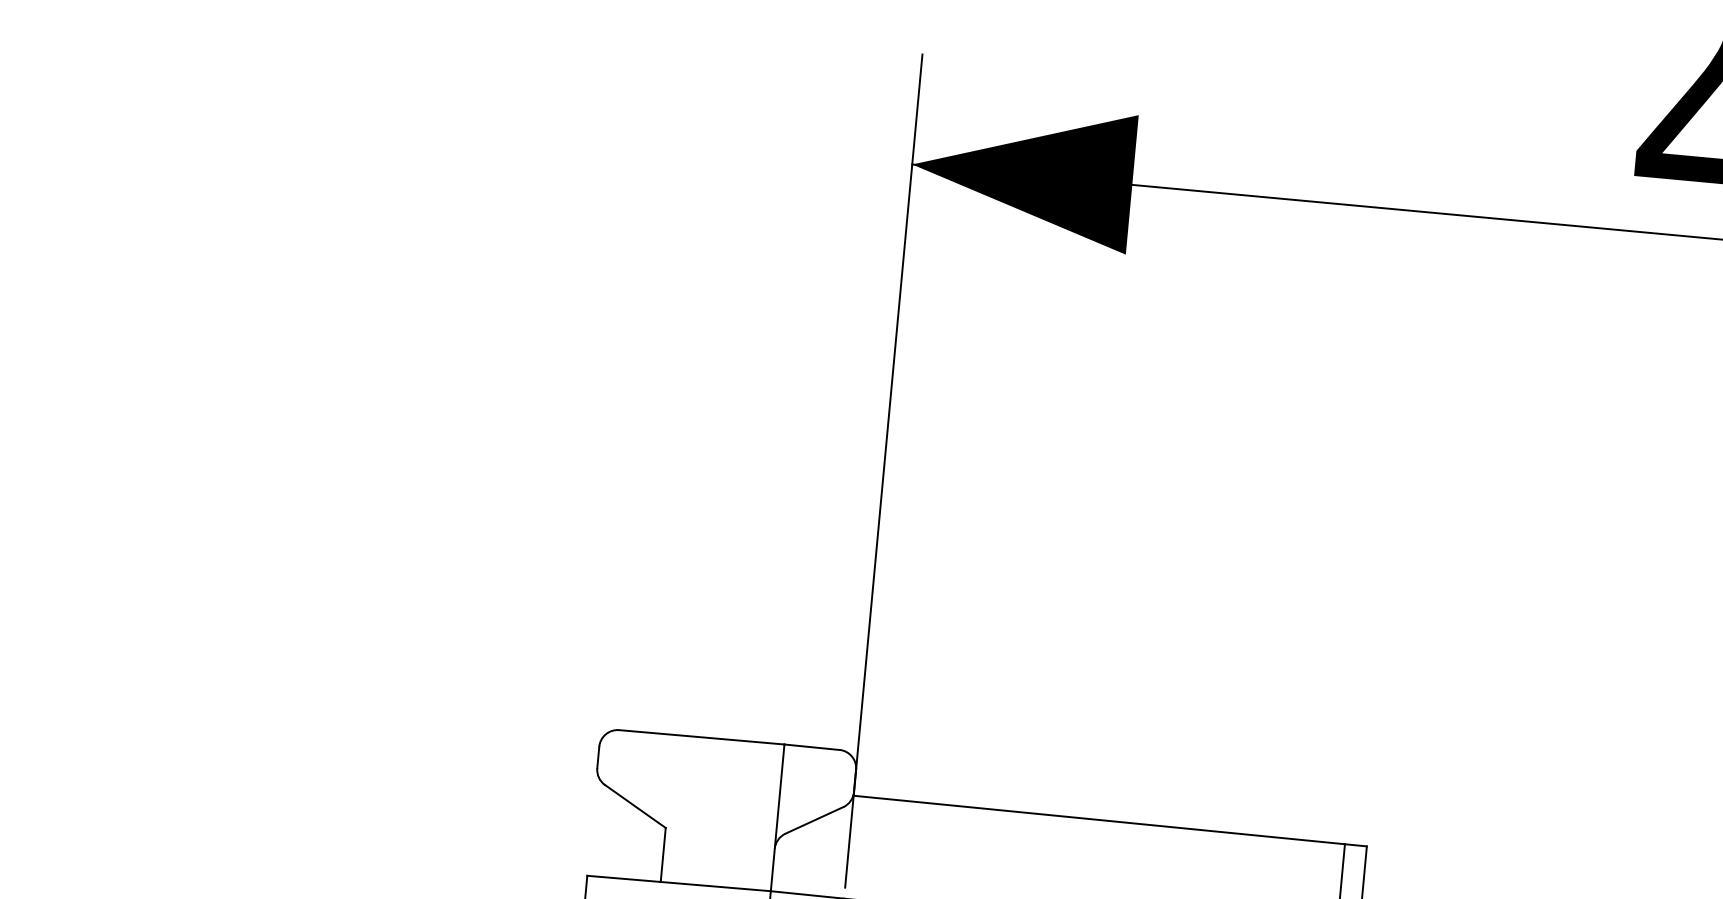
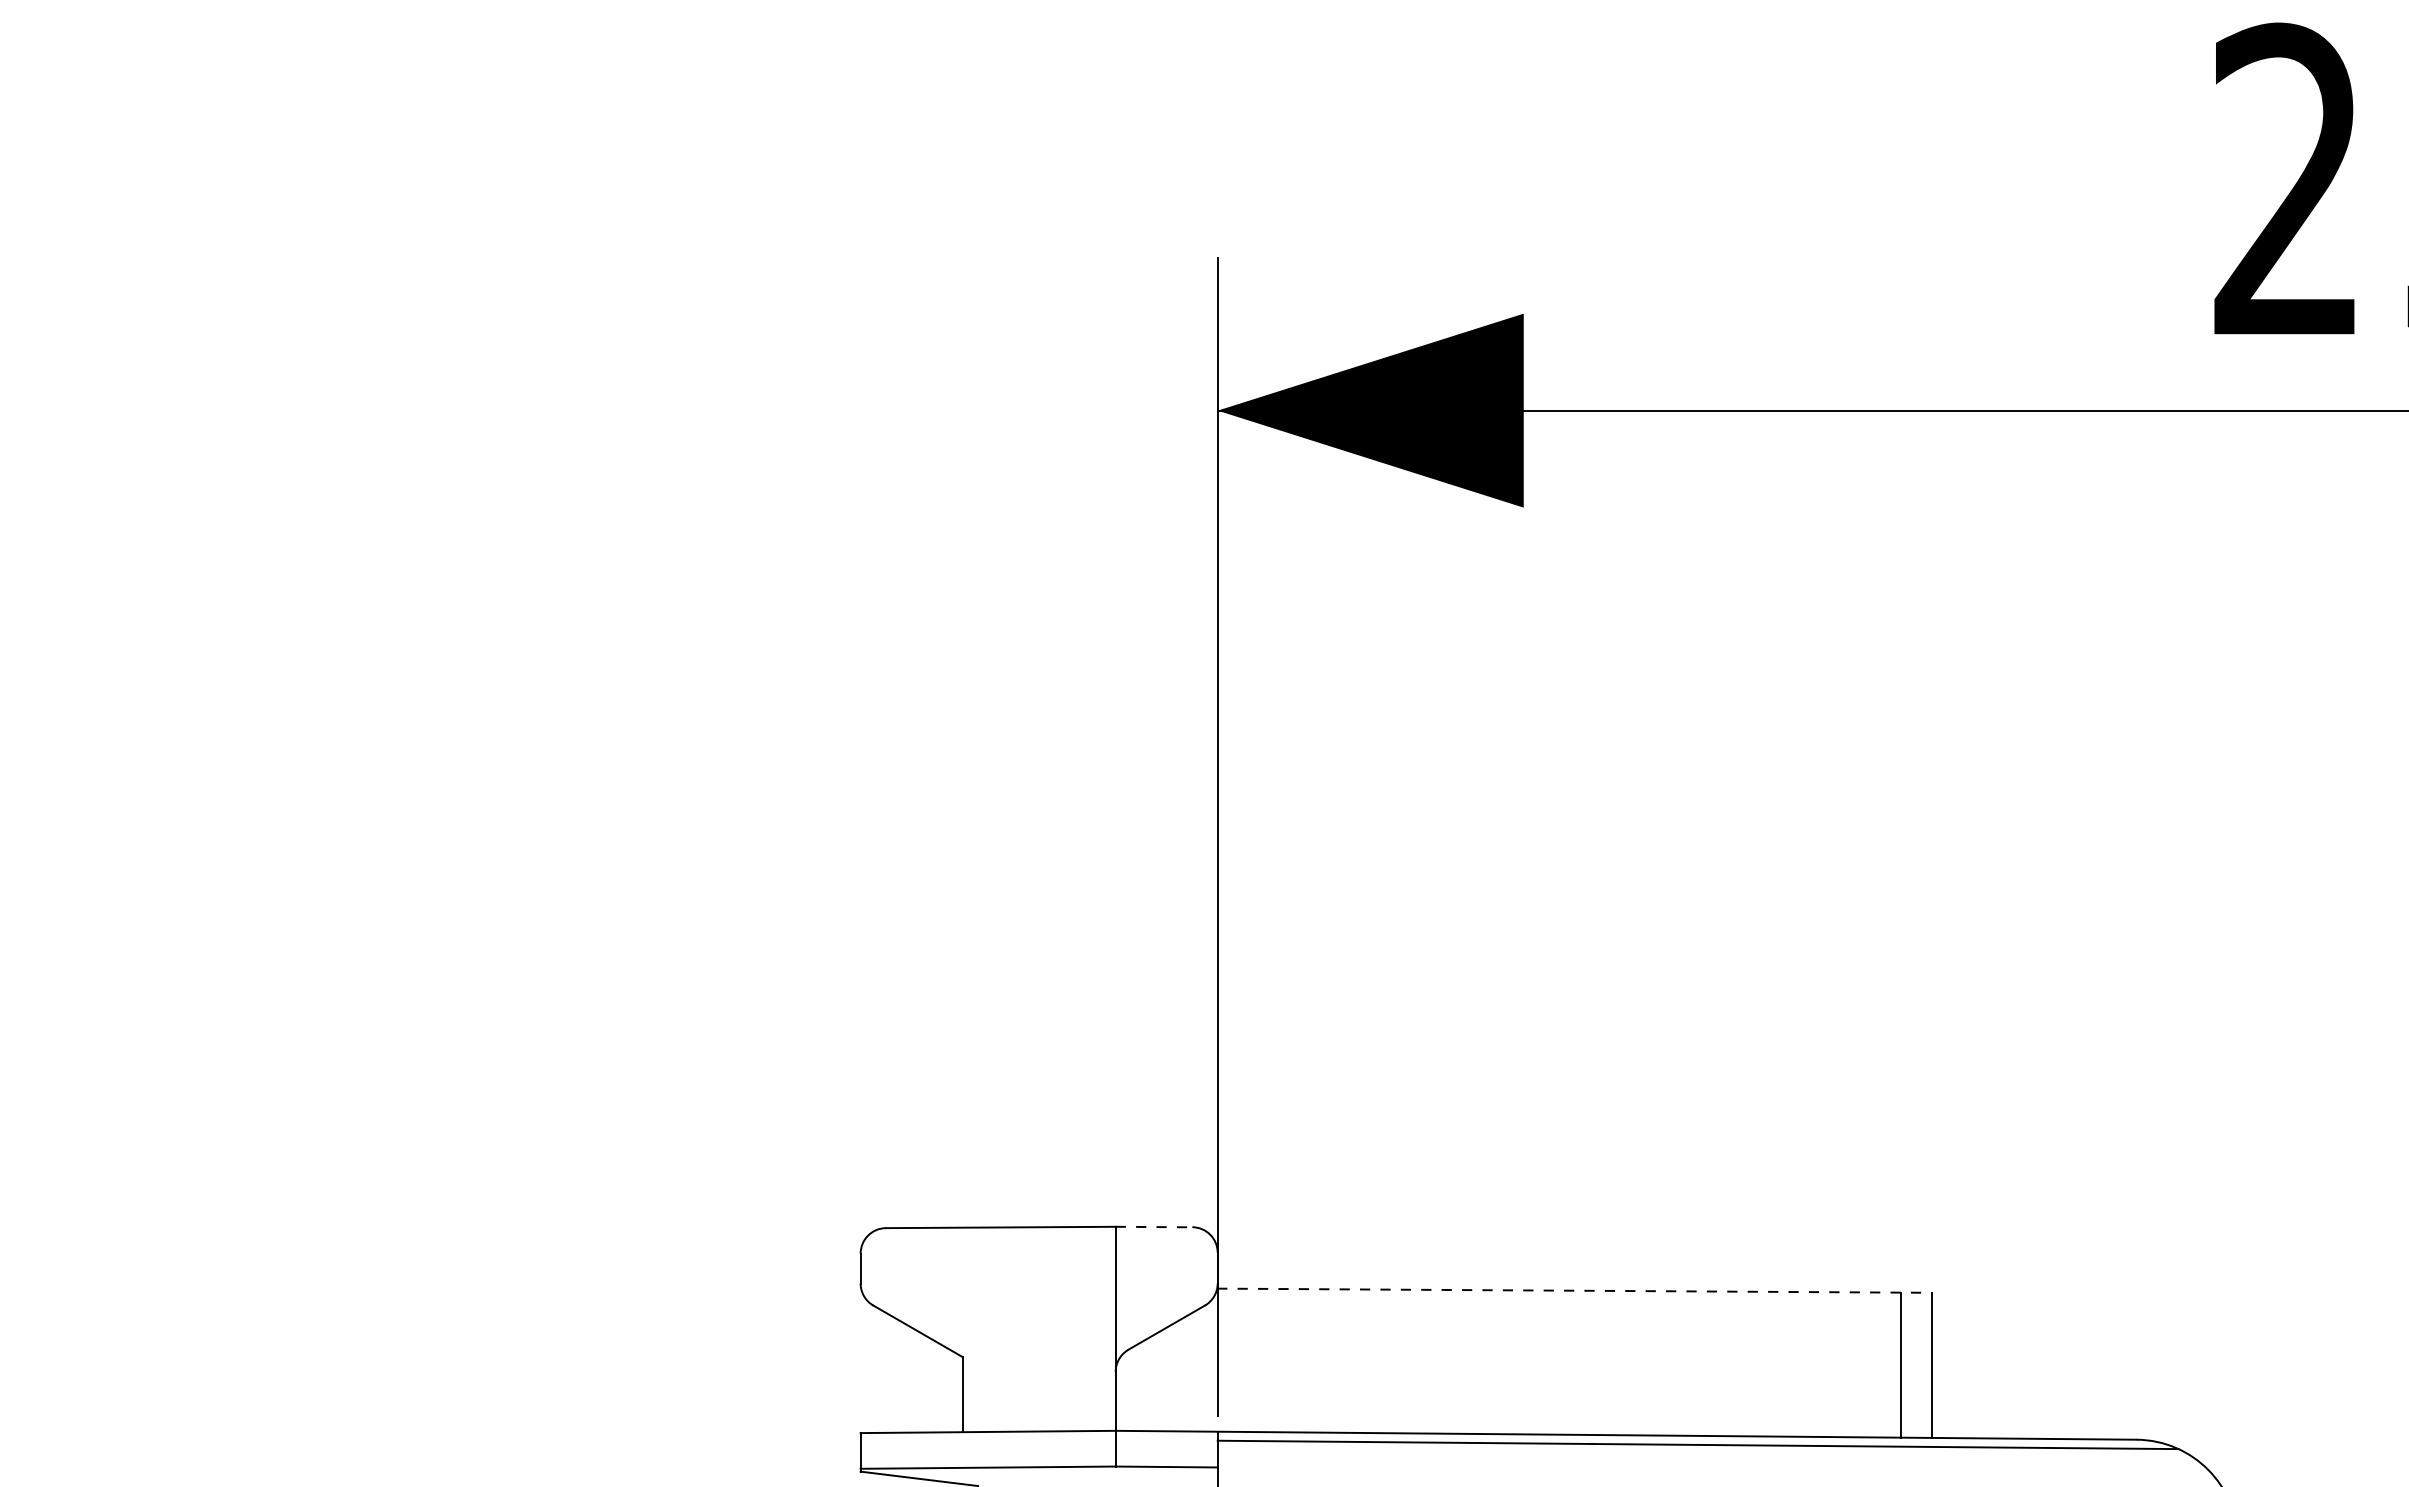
line: (812, 747) -> (1154, 1227), solid -> dashed
line: (1110, 820) -> (1575, 1290), solid -> dashed

